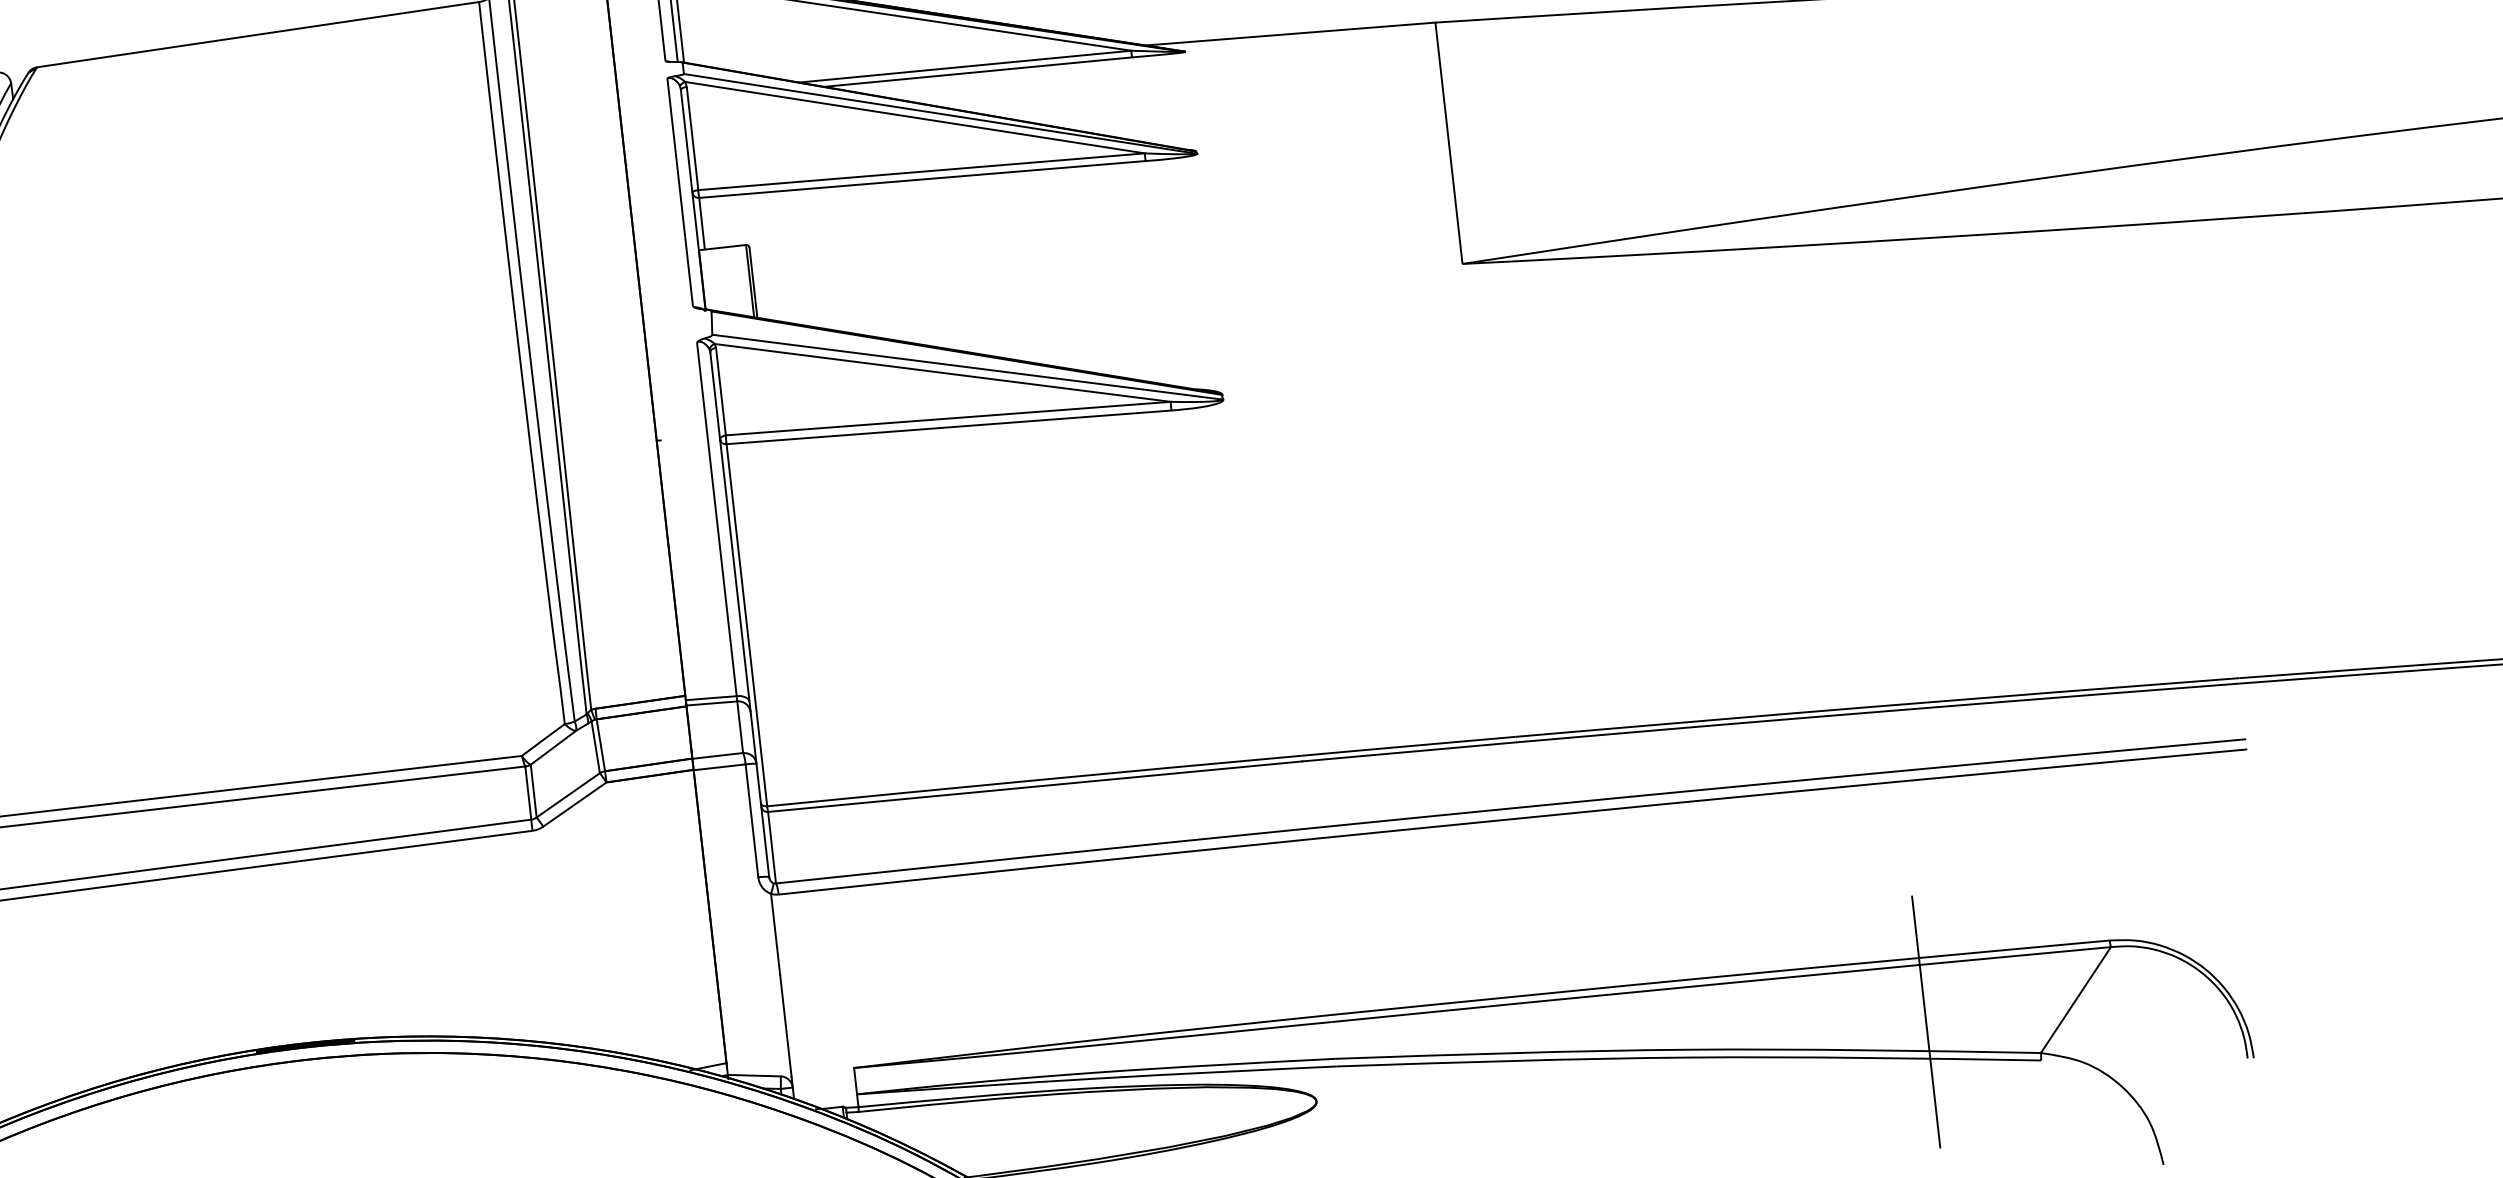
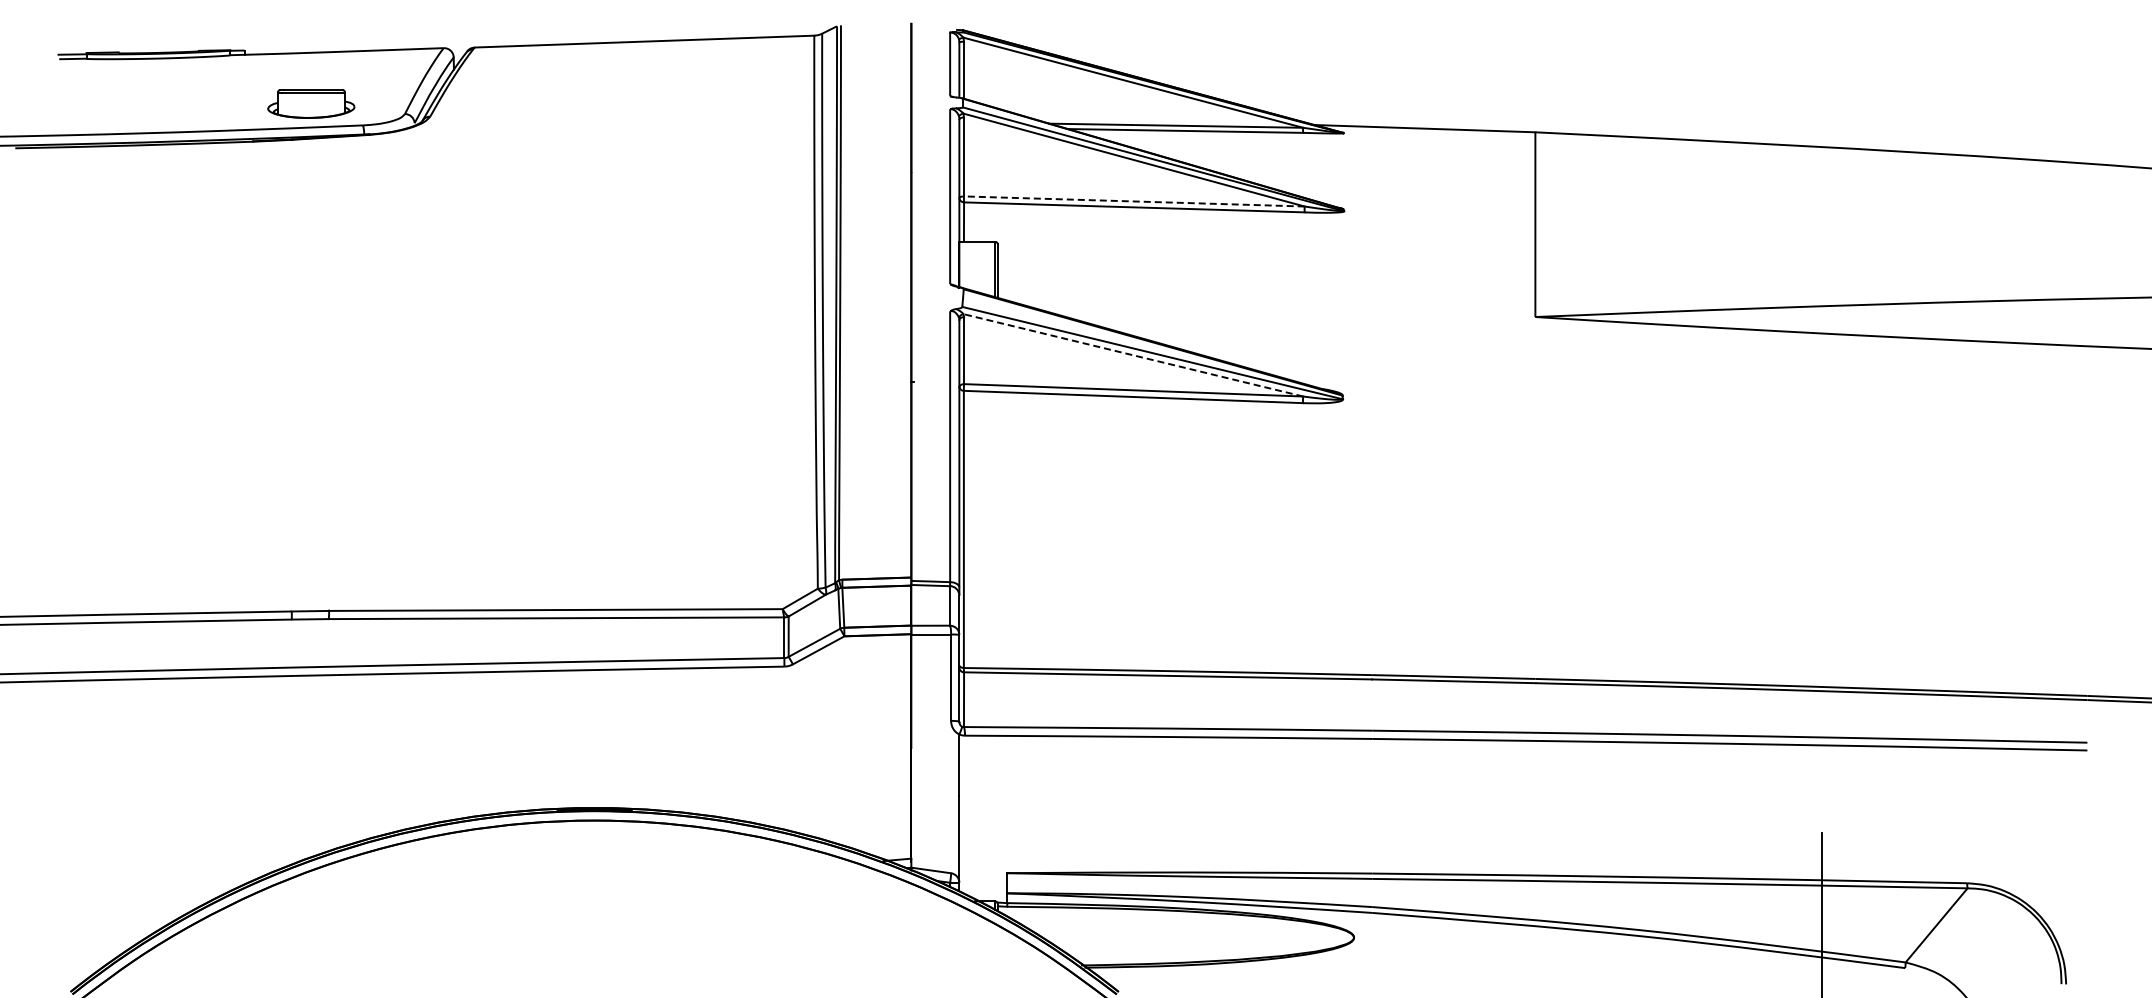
line: (920, 171) -> (1133, 201), solid -> dashed
line: (943, 373) -> (1133, 355), solid -> dashed

